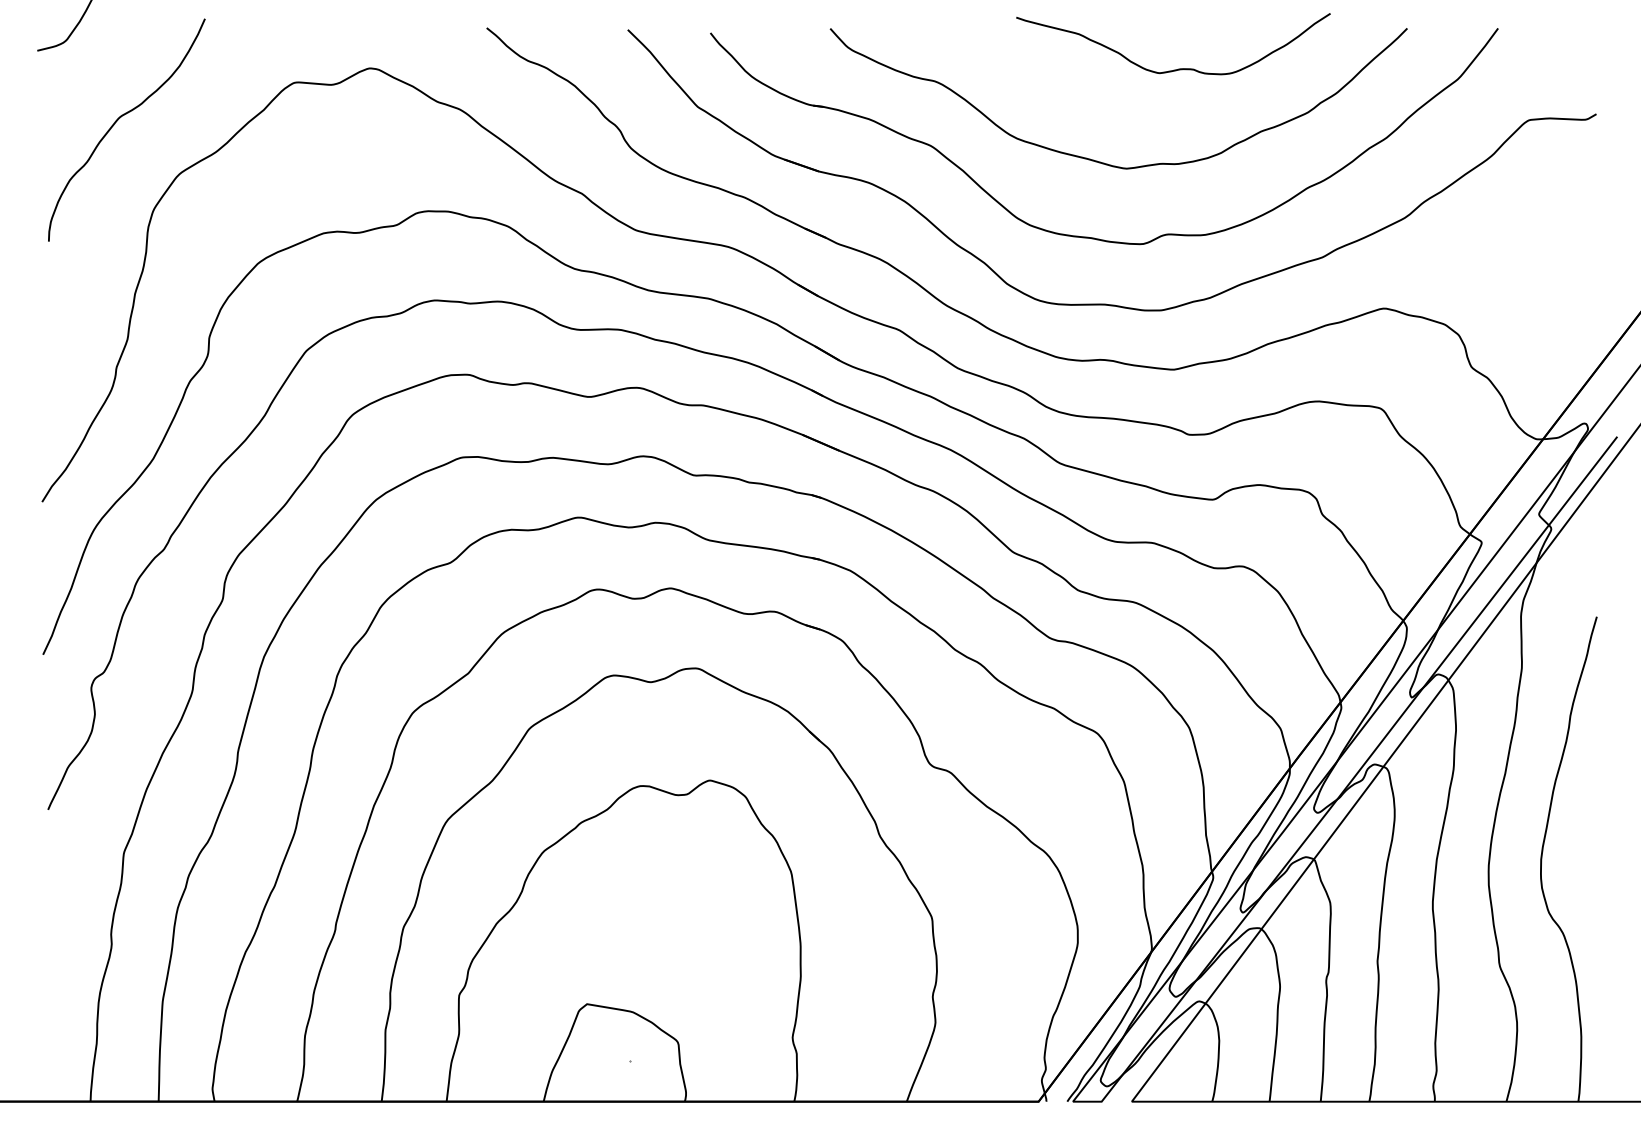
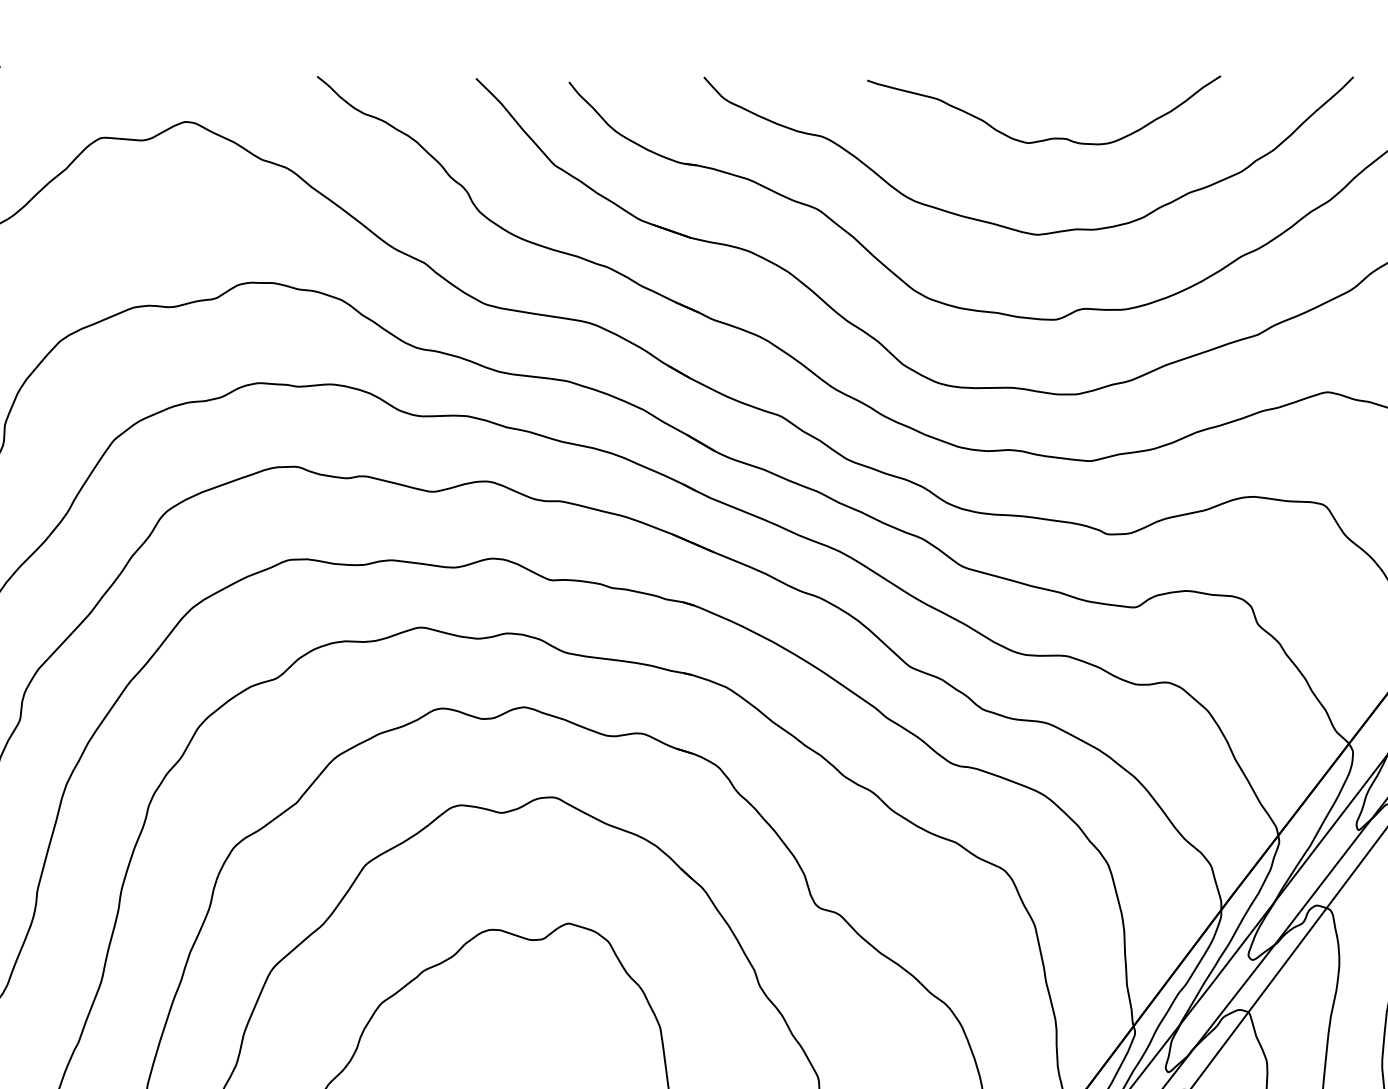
curve: (1178, 68) -> (1049, 137), moved

